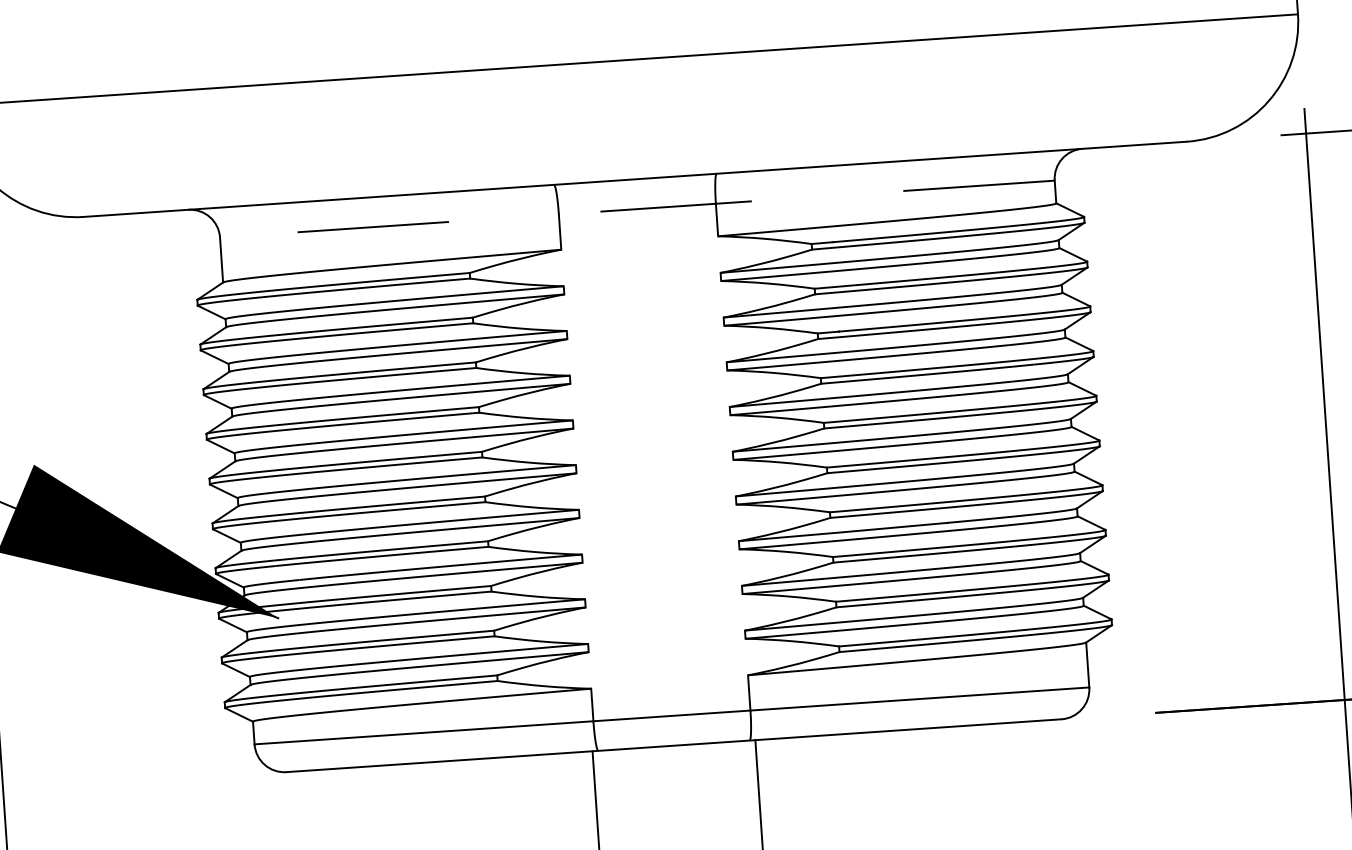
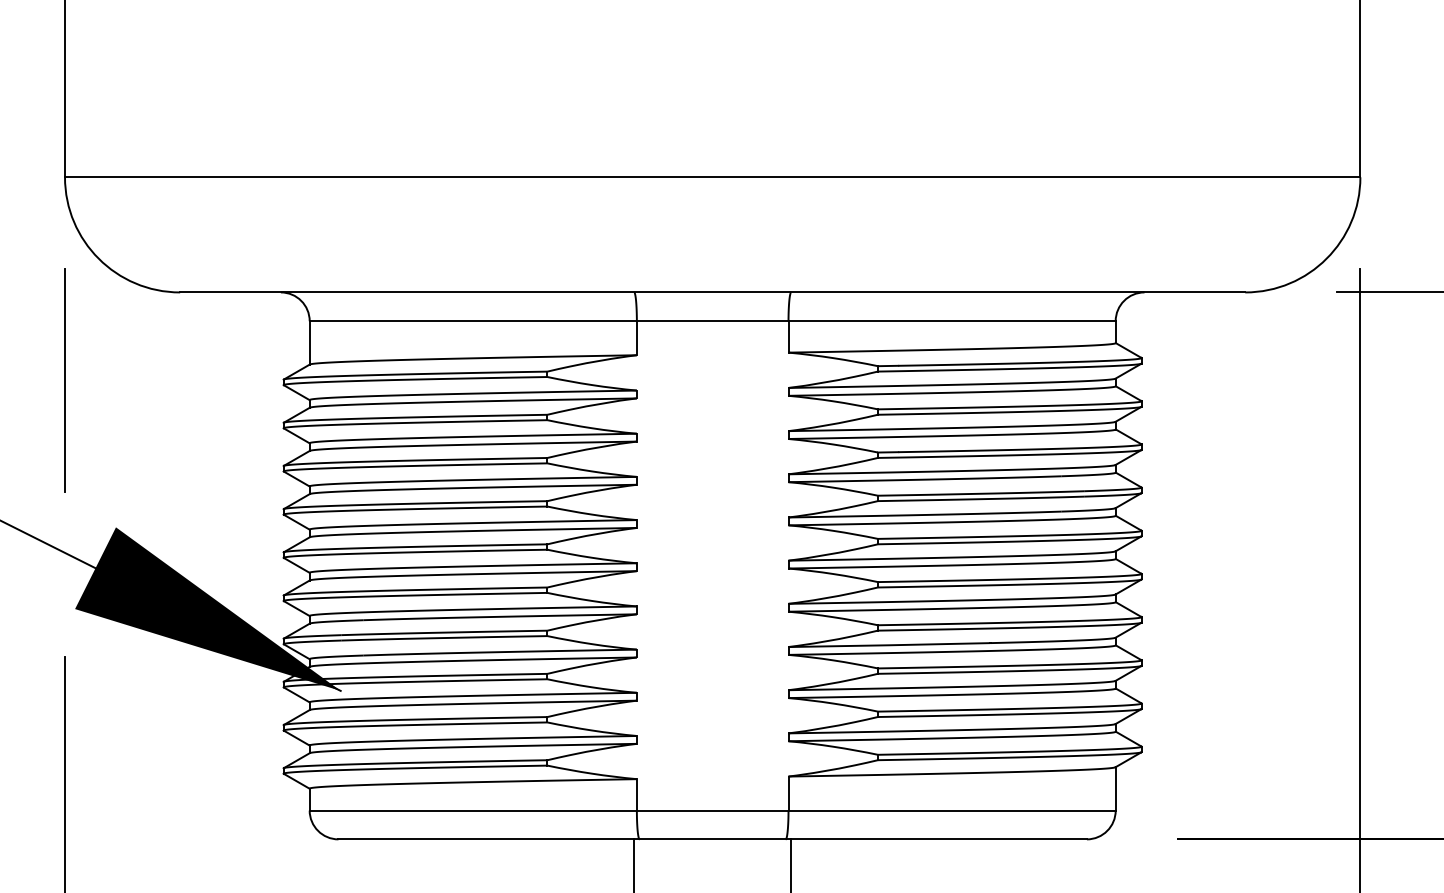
line: (637, 209) -> (712, 321), dashed -> solid

